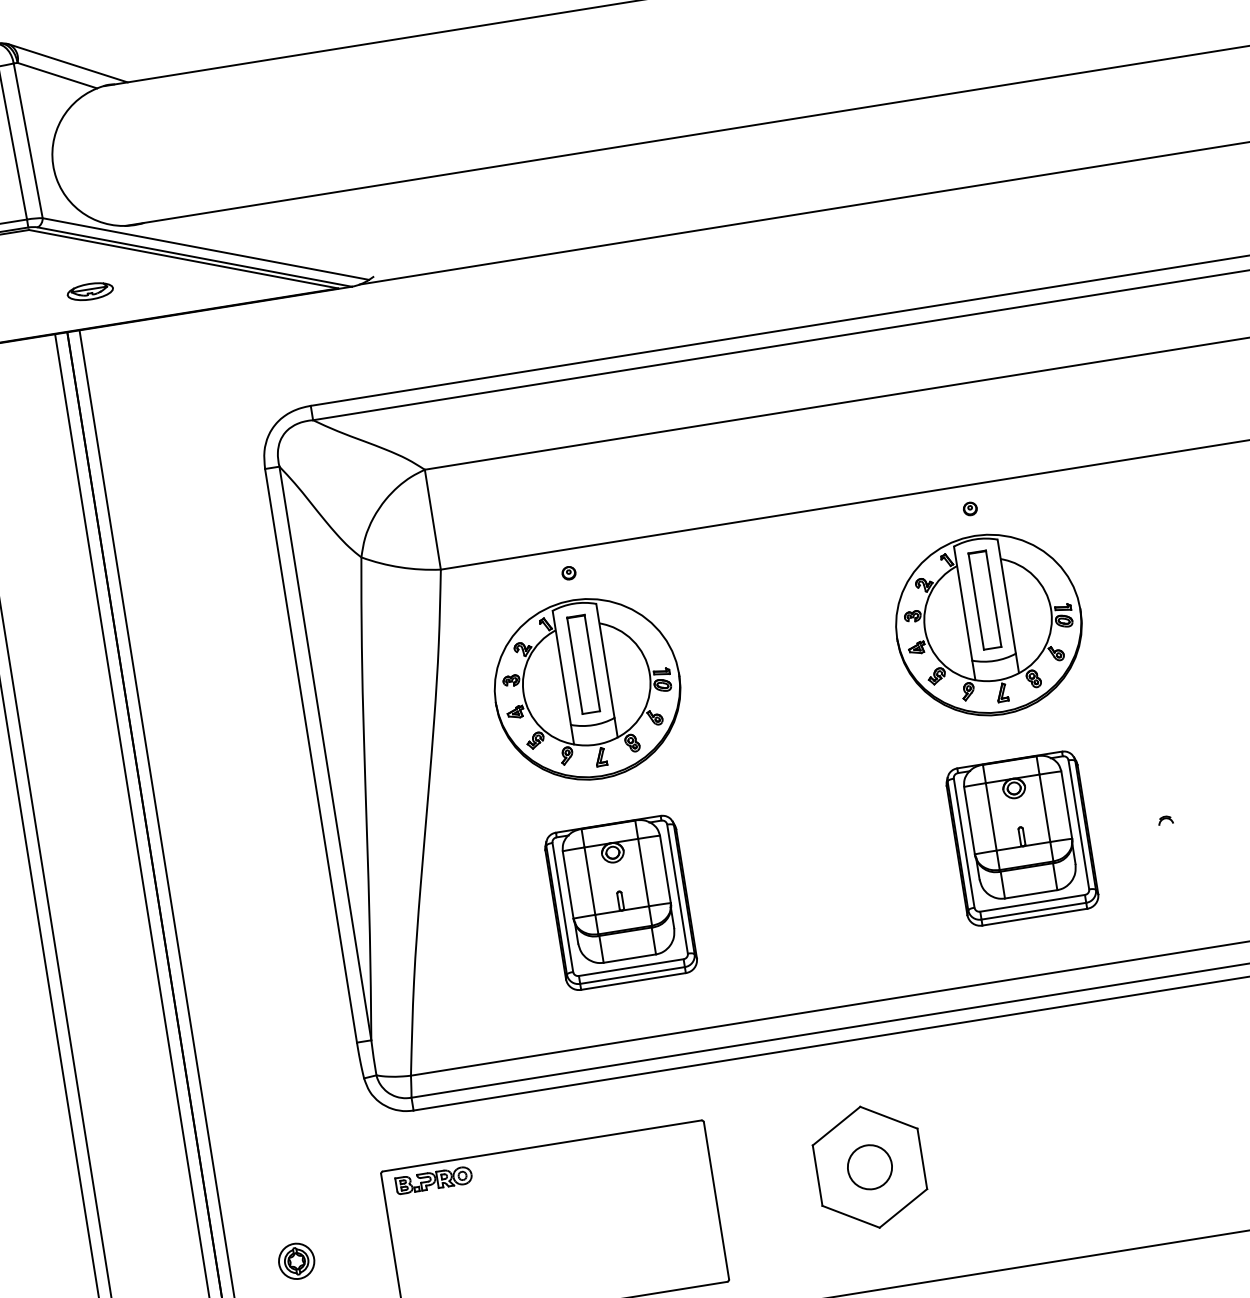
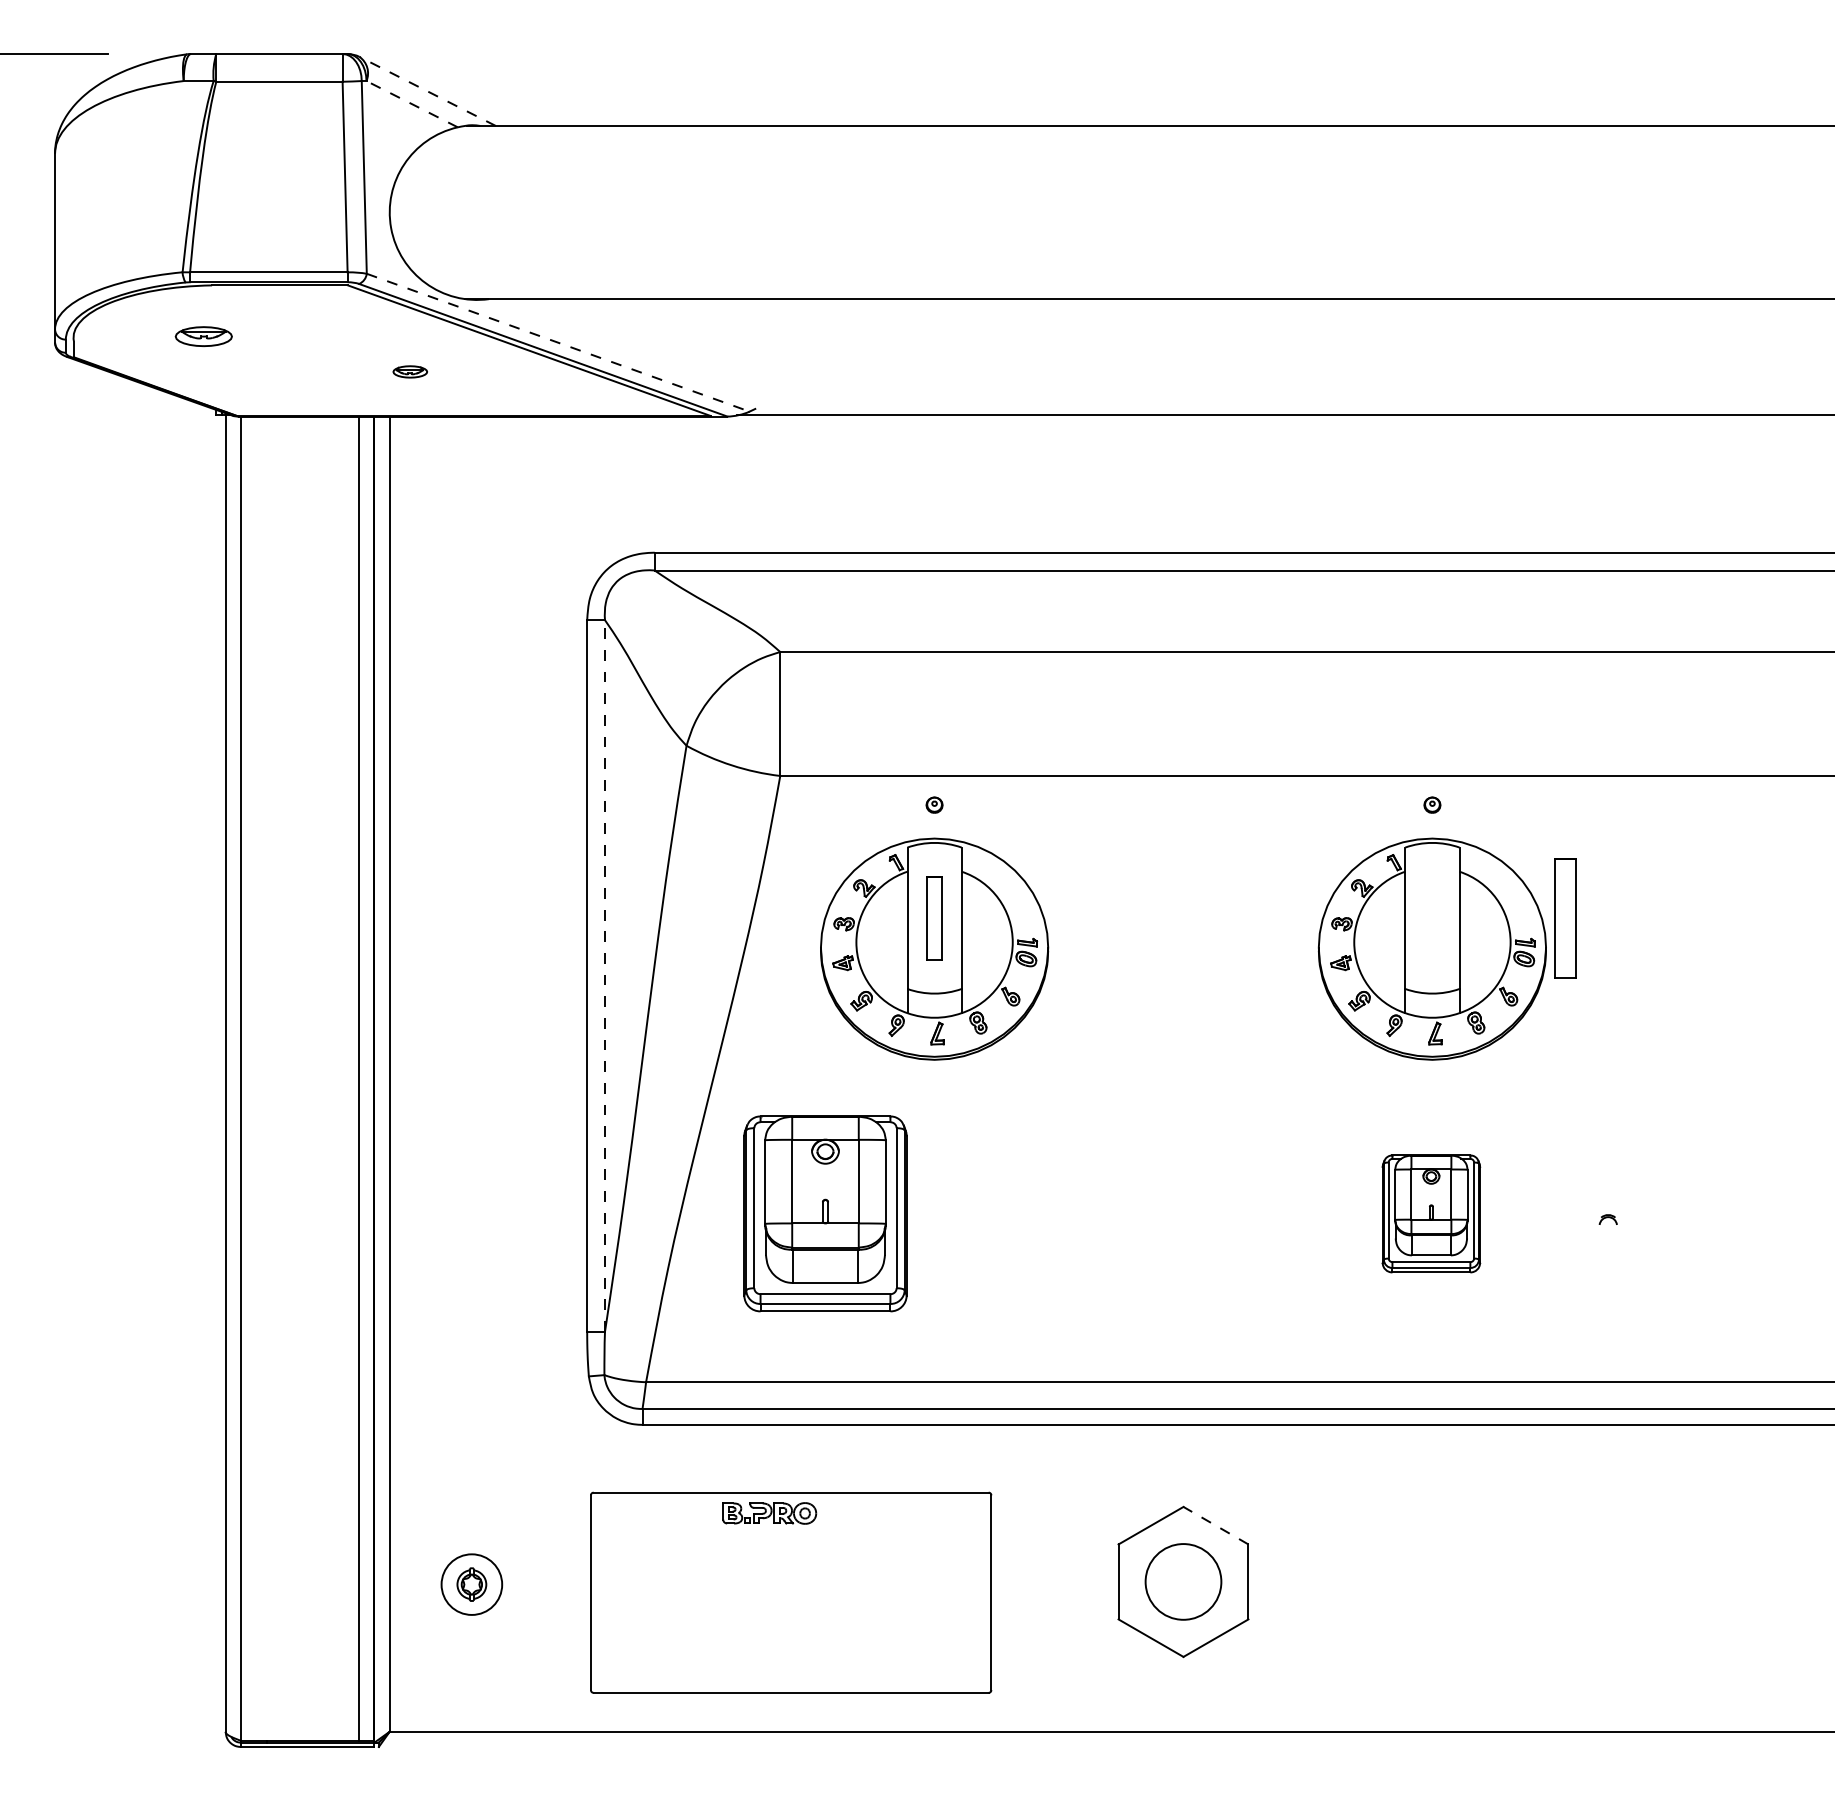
line: (68, 63) -> (427, 91), solid -> dashed
line: (56, 75) -> (411, 103), solid -> dashed
line: (206, 248) -> (558, 342), solid -> dashed
part: (90, 291) -> (410, 371), size x0.6
part: (985, 600) -> (1565, 918), moved
part: (583, 664) -> (934, 918), size x0.7
line: (325, 753) -> (605, 975), solid -> dashed
part: (1022, 838) -> (1431, 1213), size x0.6
part: (620, 902) -> (825, 1213), moved
line: (888, 1117) -> (1215, 1525), solid -> dashed
circle: (869, 1166) -> (1183, 1581), size x1.4
part: (433, 1180) -> (769, 1513), moved
circle: (296, 1261) -> (471, 1584), size x1.4

